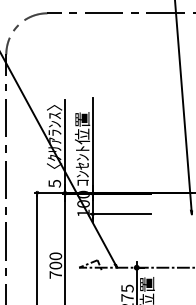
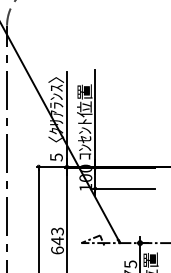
text: (55, 265) -> (57, 240), 700 -> 643

